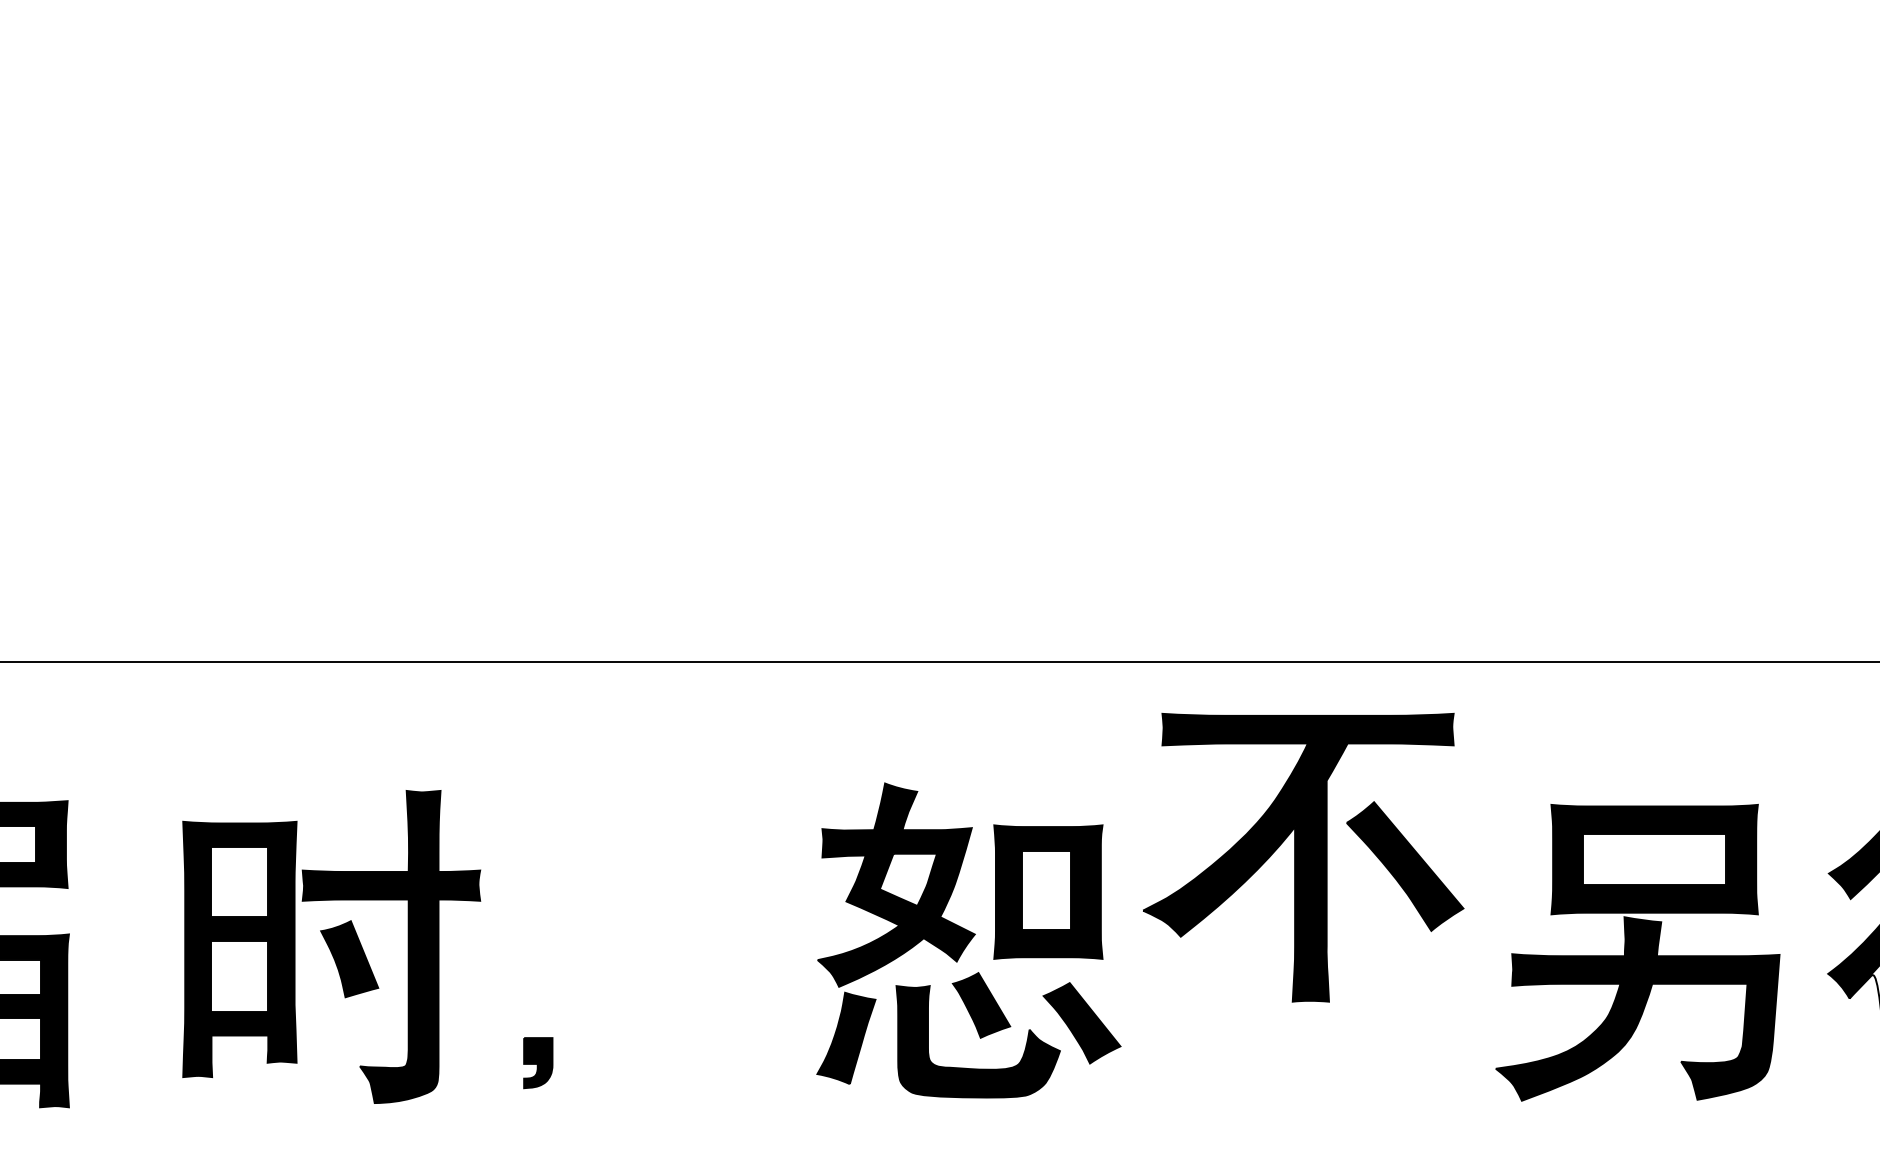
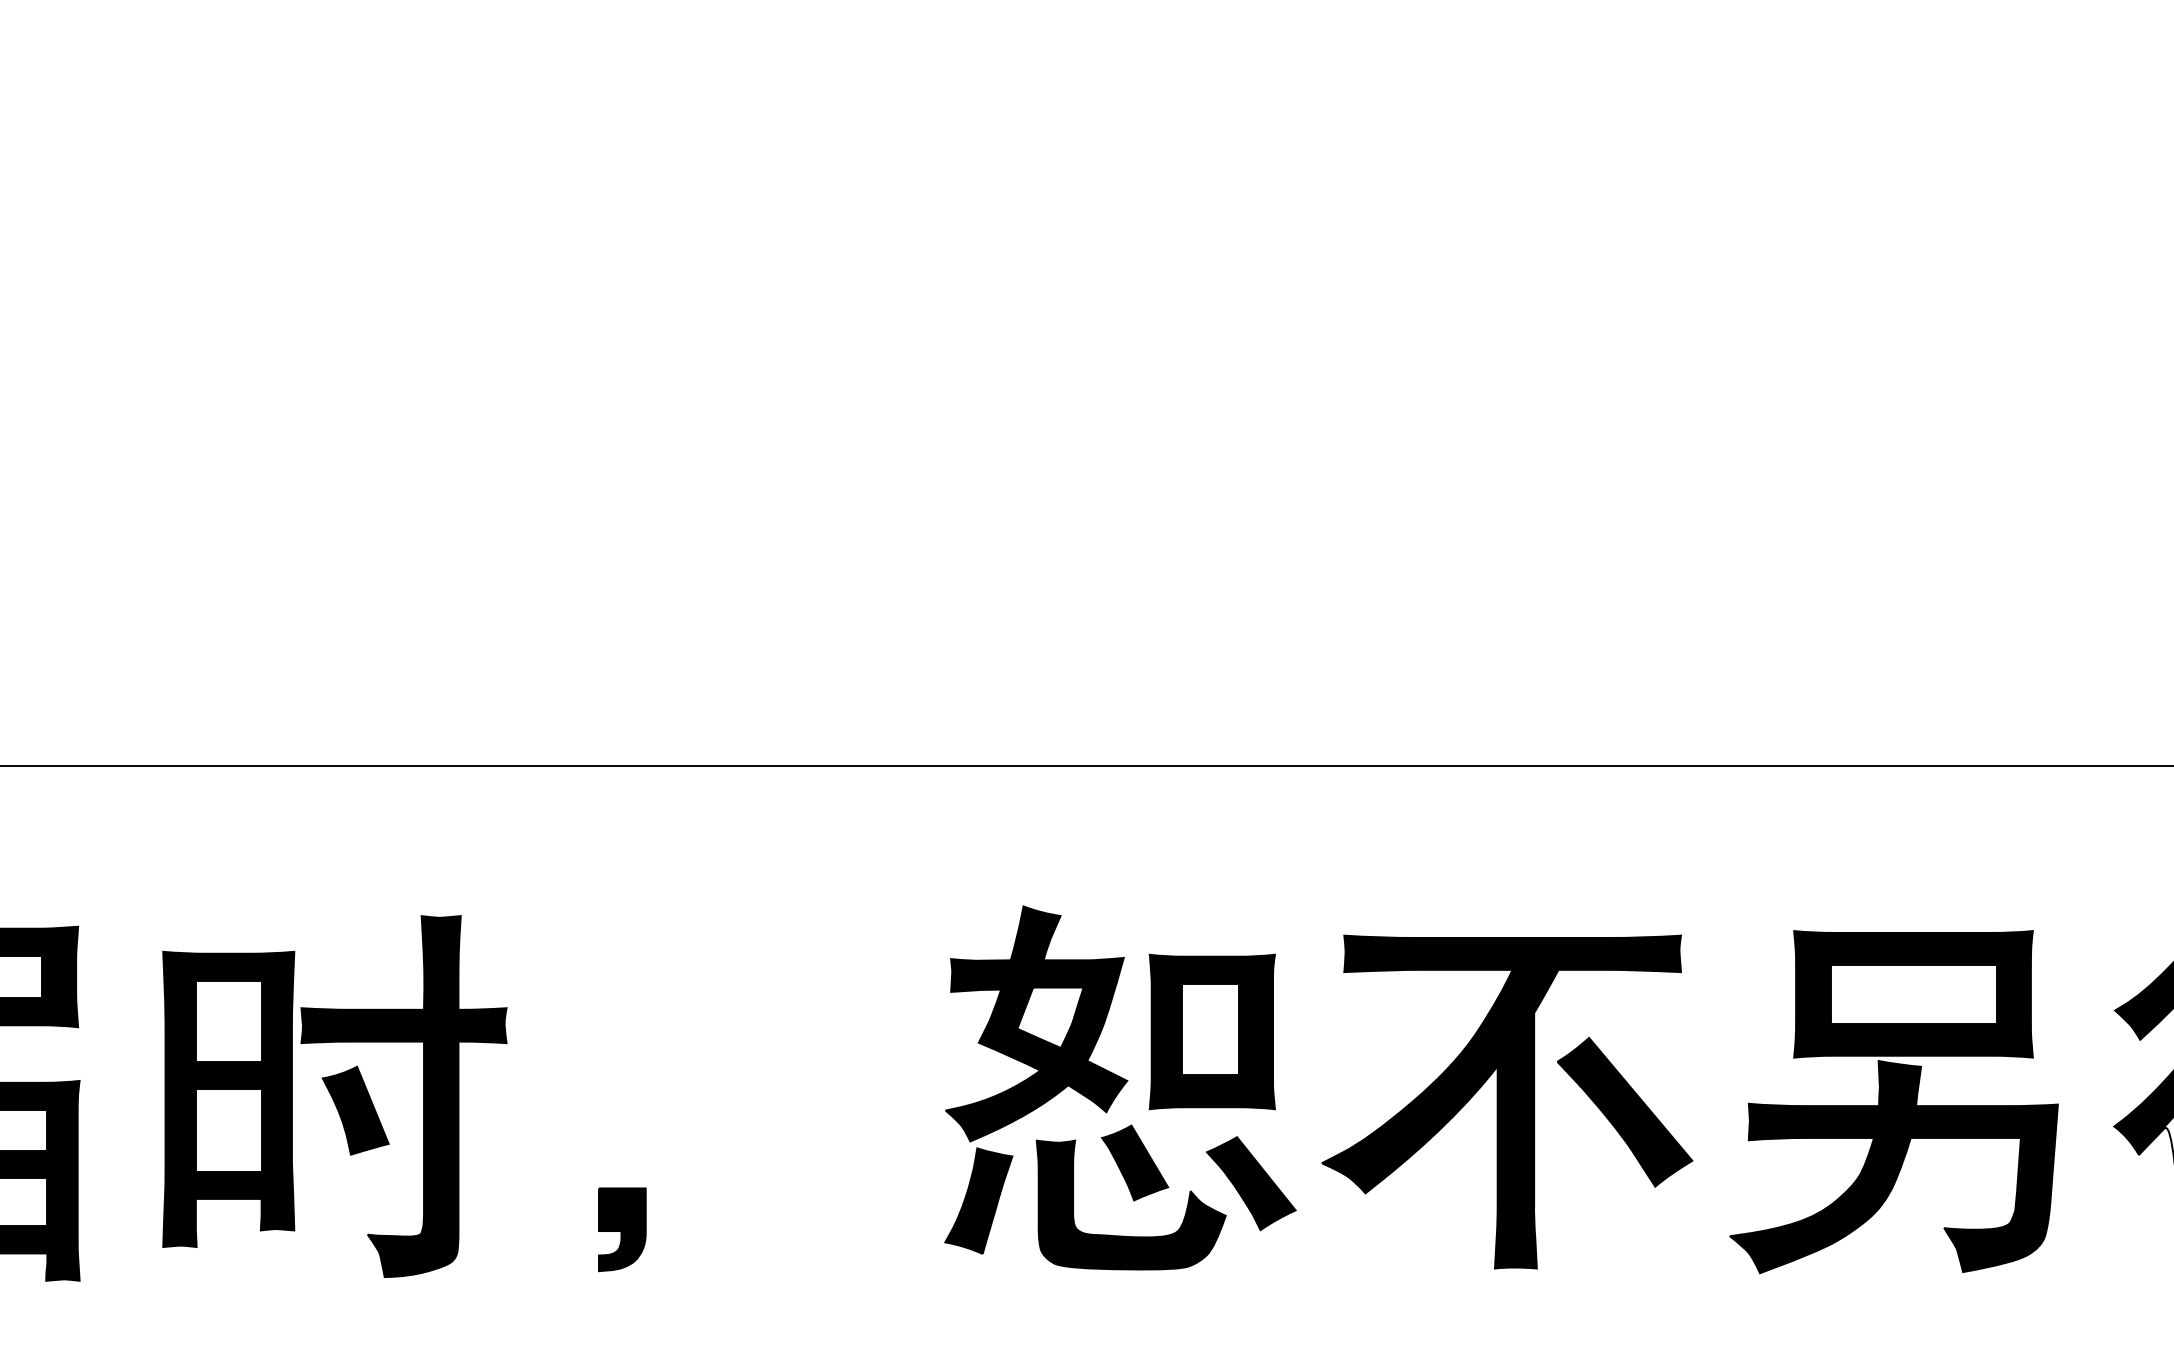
part: (1303, 857) -> (1507, 1101), moved
part: (331, 946) -> (334, 1095), moved
part: (538, 1062) -> (622, 1228), size x1.43

